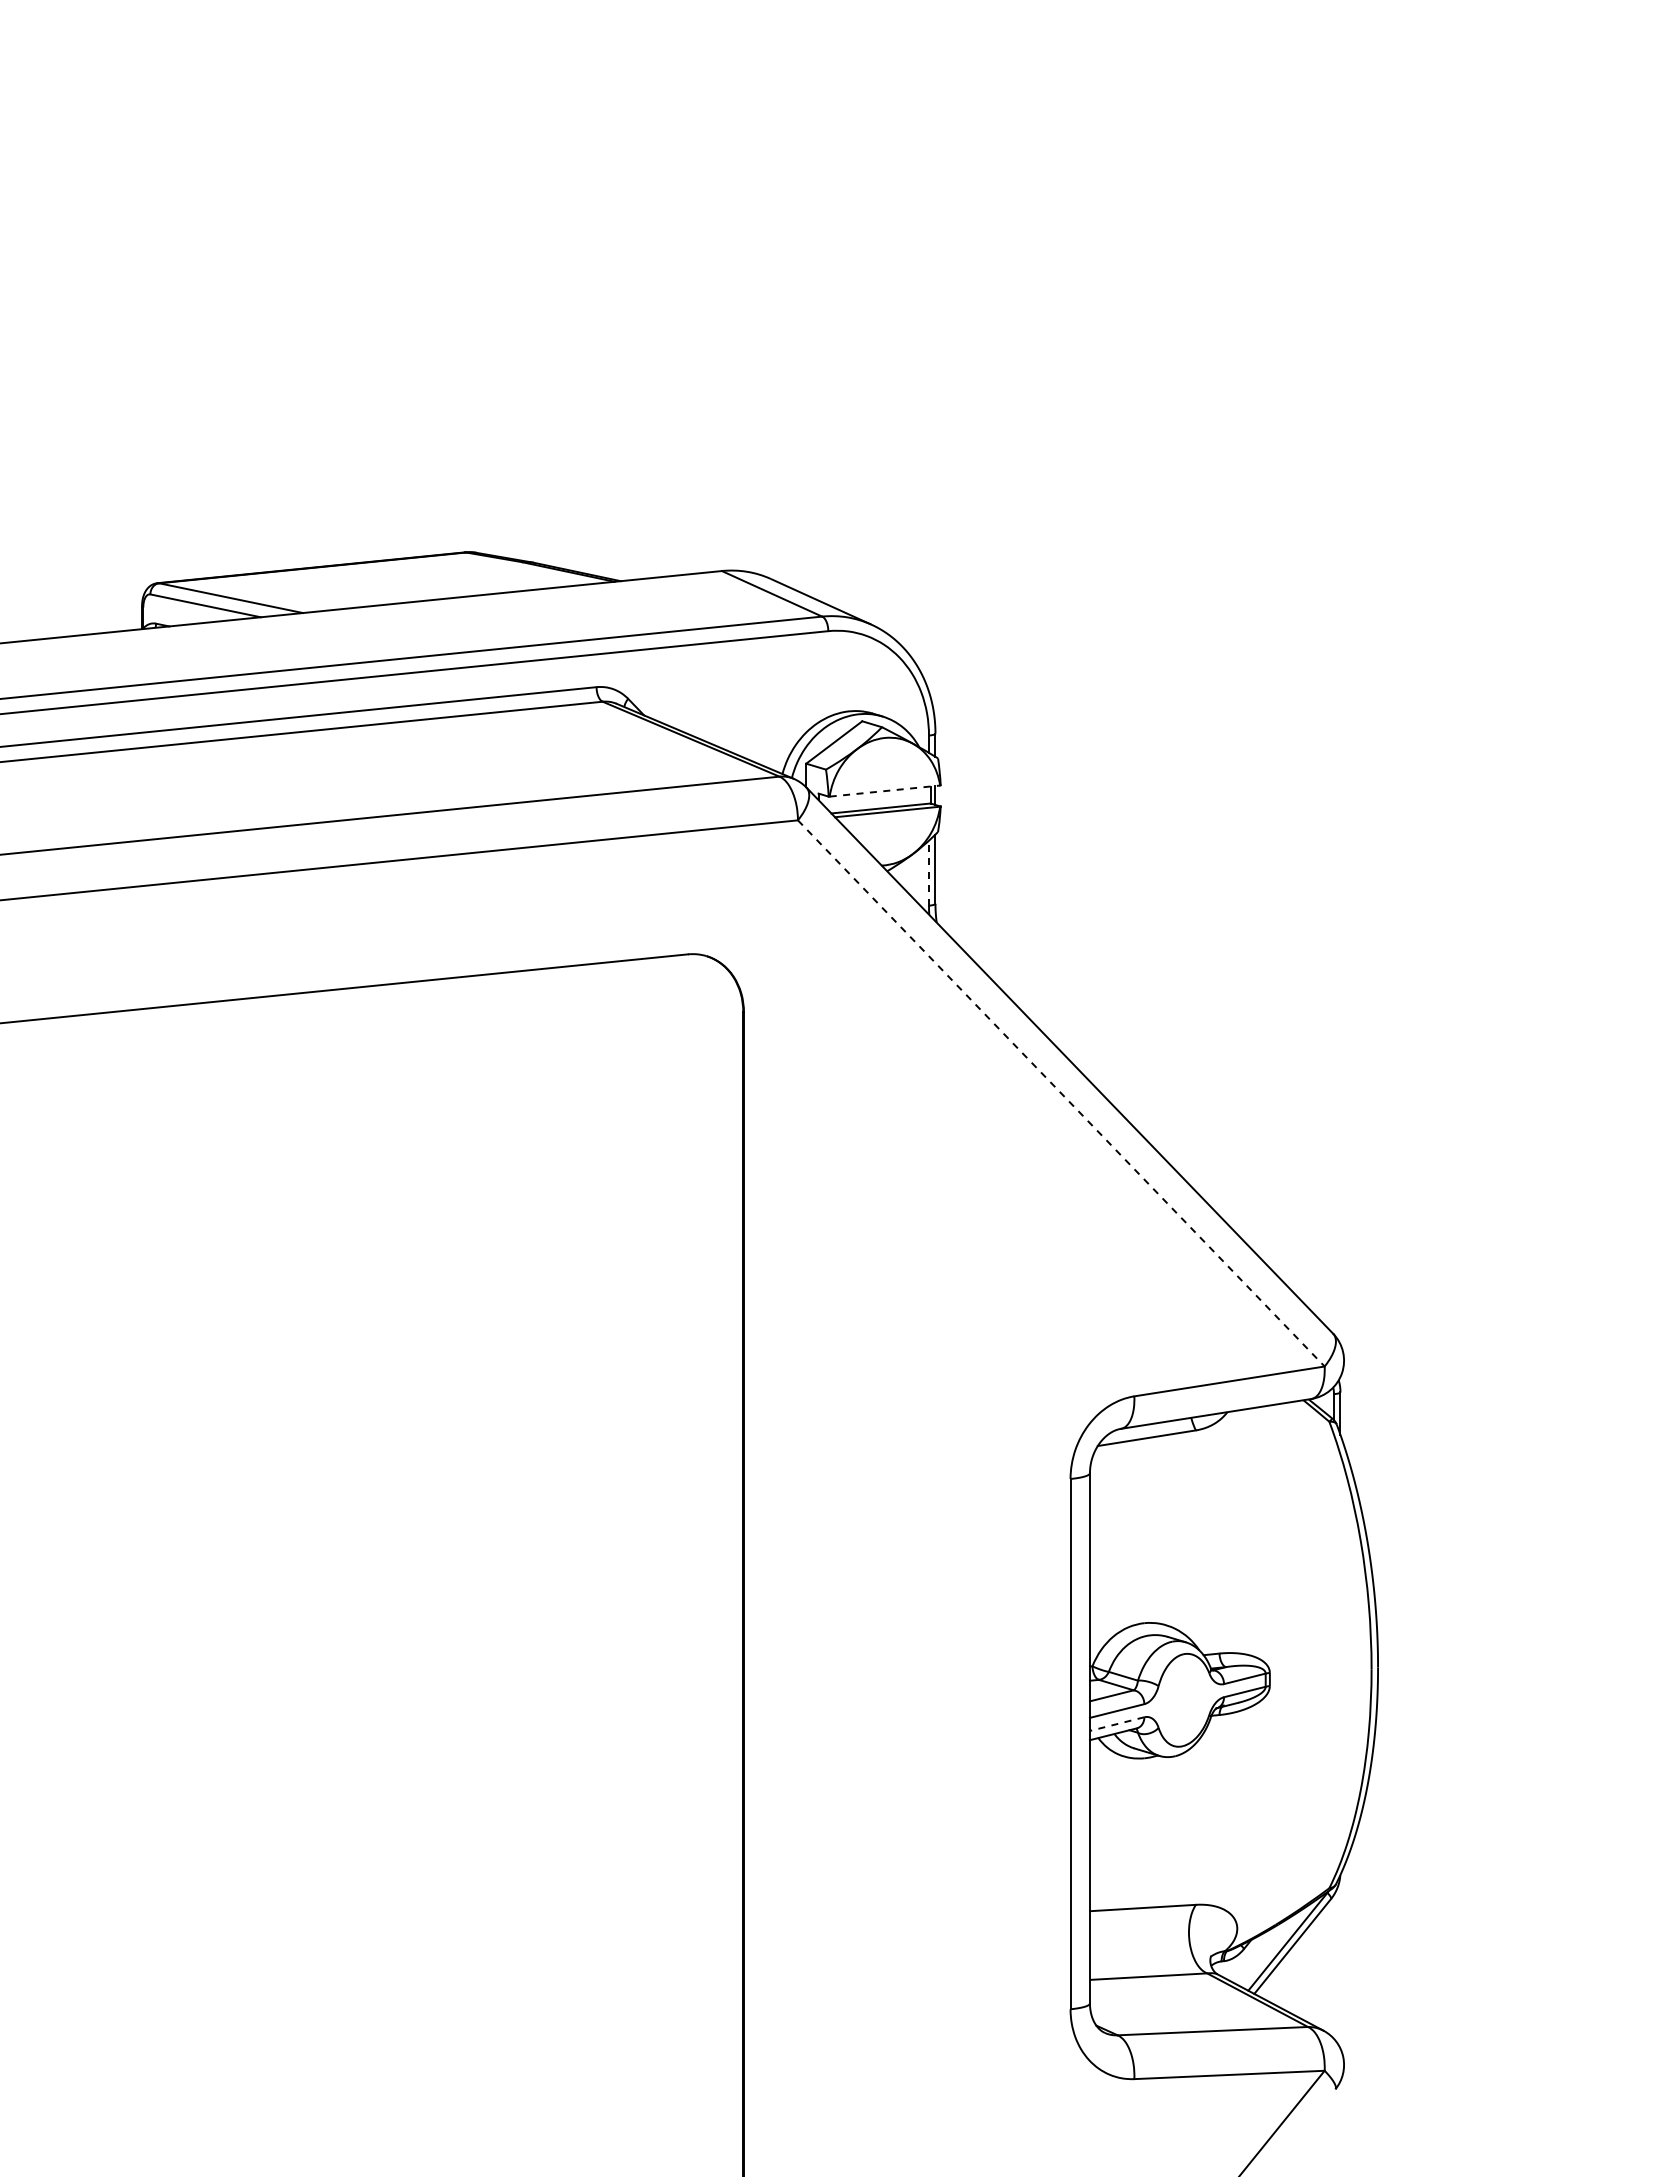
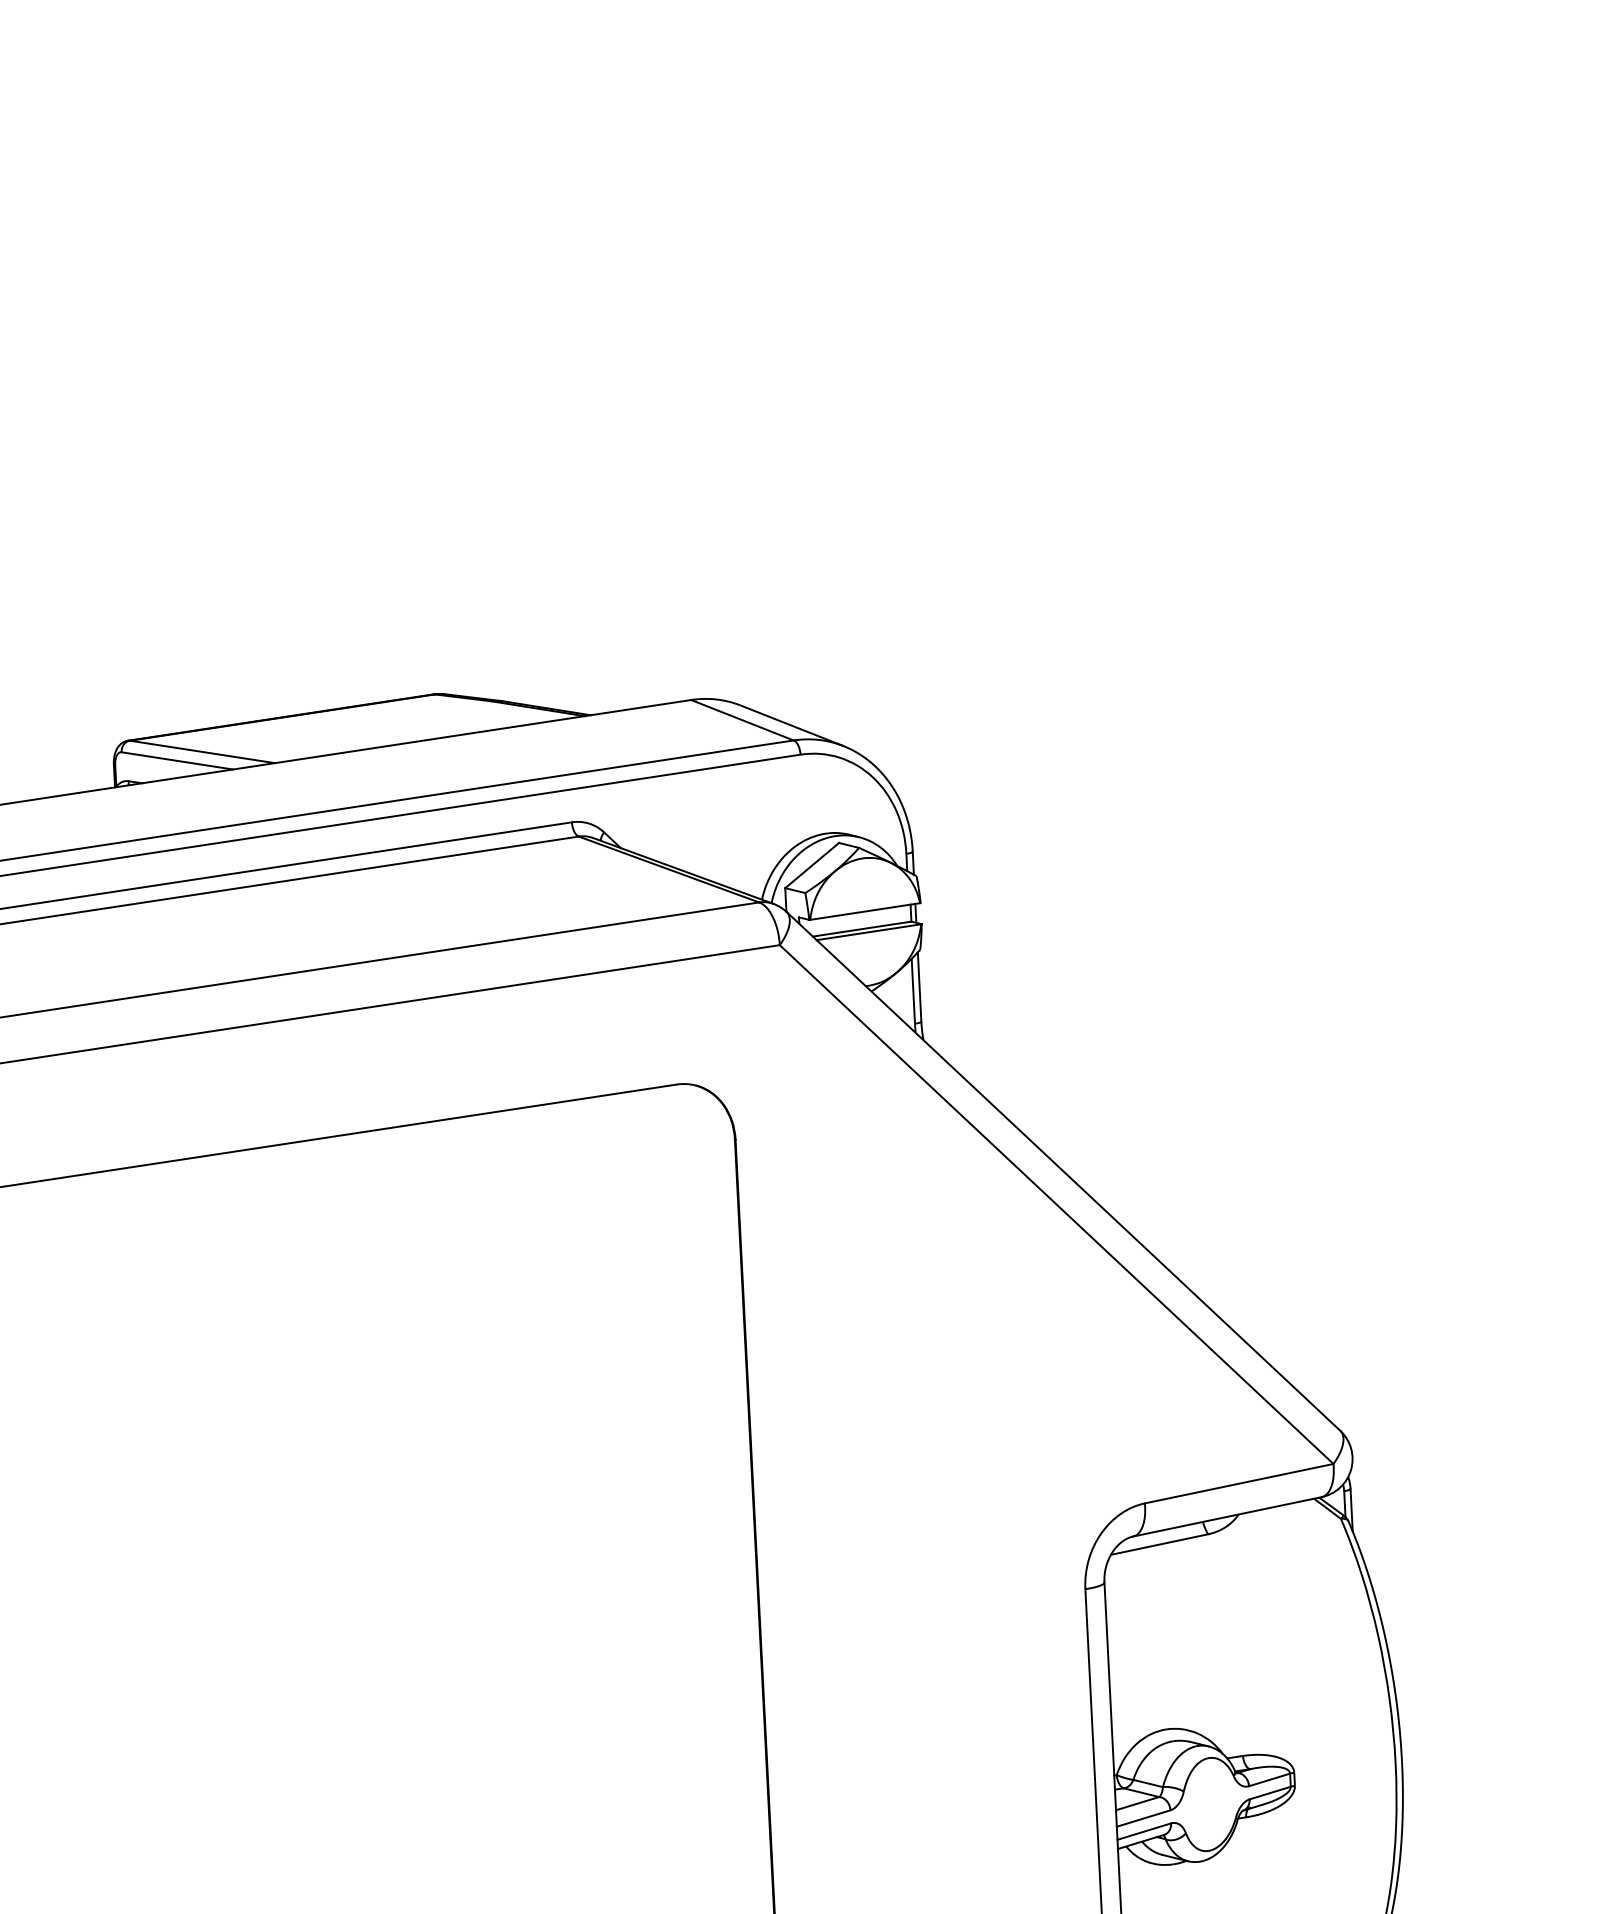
line: (884, 791) -> (864, 911), dashed -> solid
line: (928, 873) -> (912, 991), dashed -> solid
line: (1061, 1093) -> (1056, 1204), dashed -> solid
line: (1116, 1724) -> (1143, 1832), dashed -> solid

